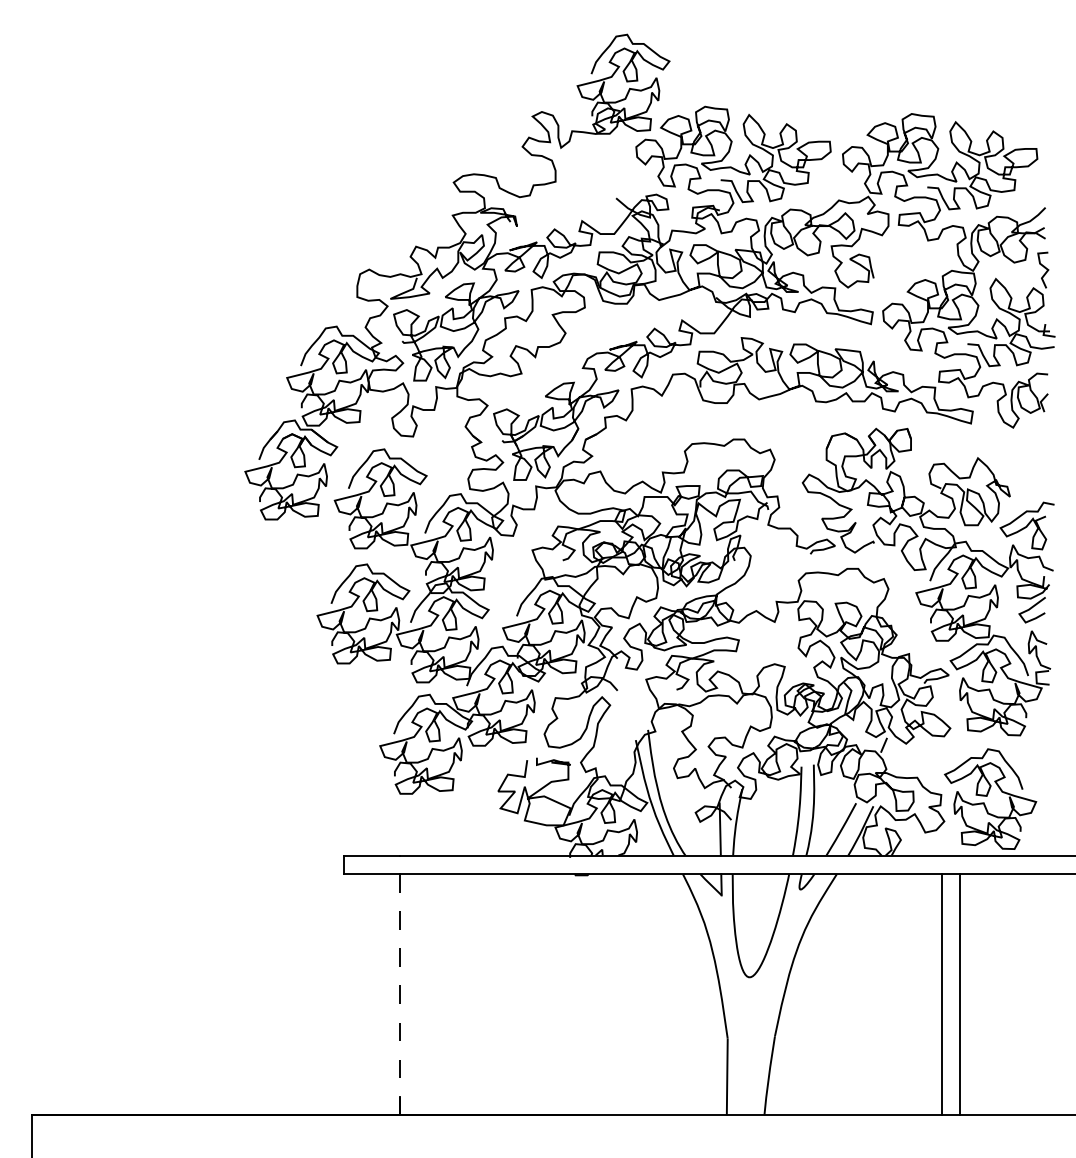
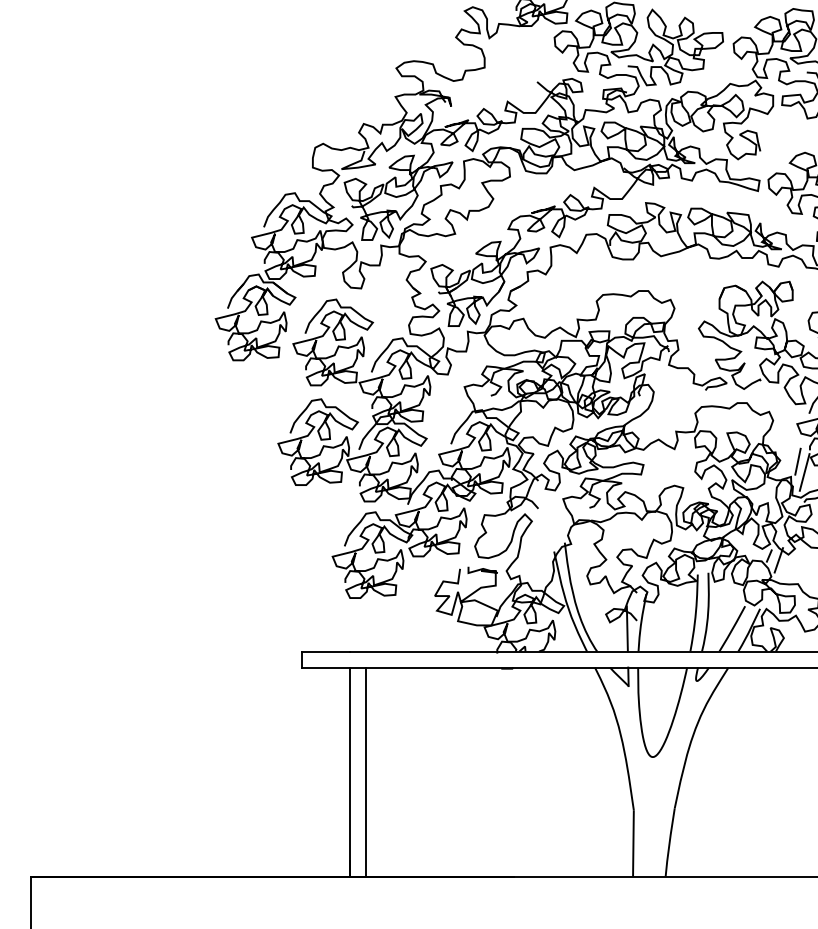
line: (917, 636) -> (798, 461), added
line: (924, 648) -> (804, 472), added
line: (894, 750) -> (778, 560), added
line: (399, 994) -> (349, 771), dashed -> solid
line: (418, 994) -> (365, 771), added

